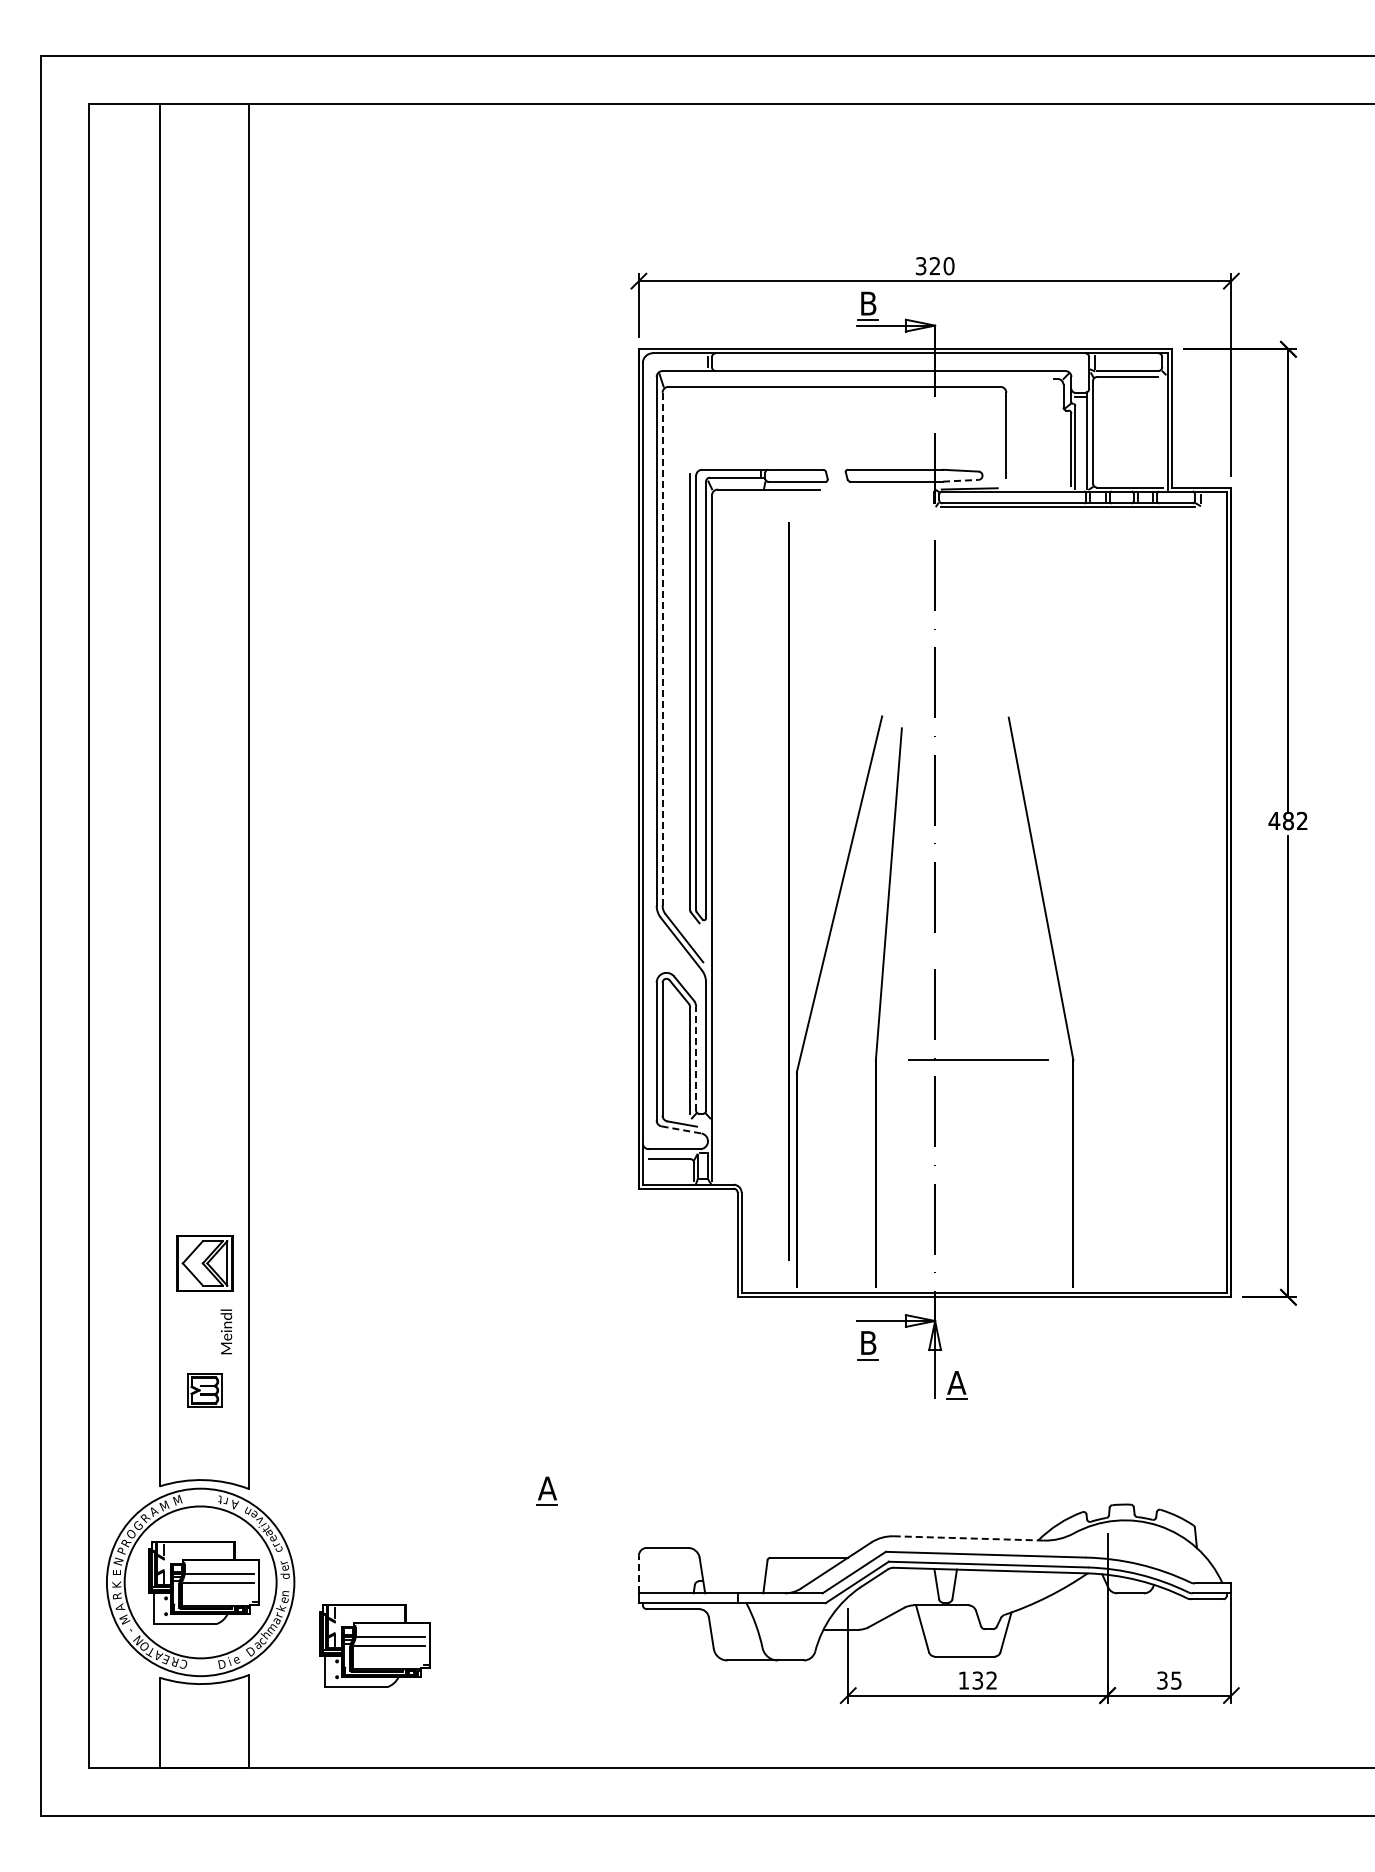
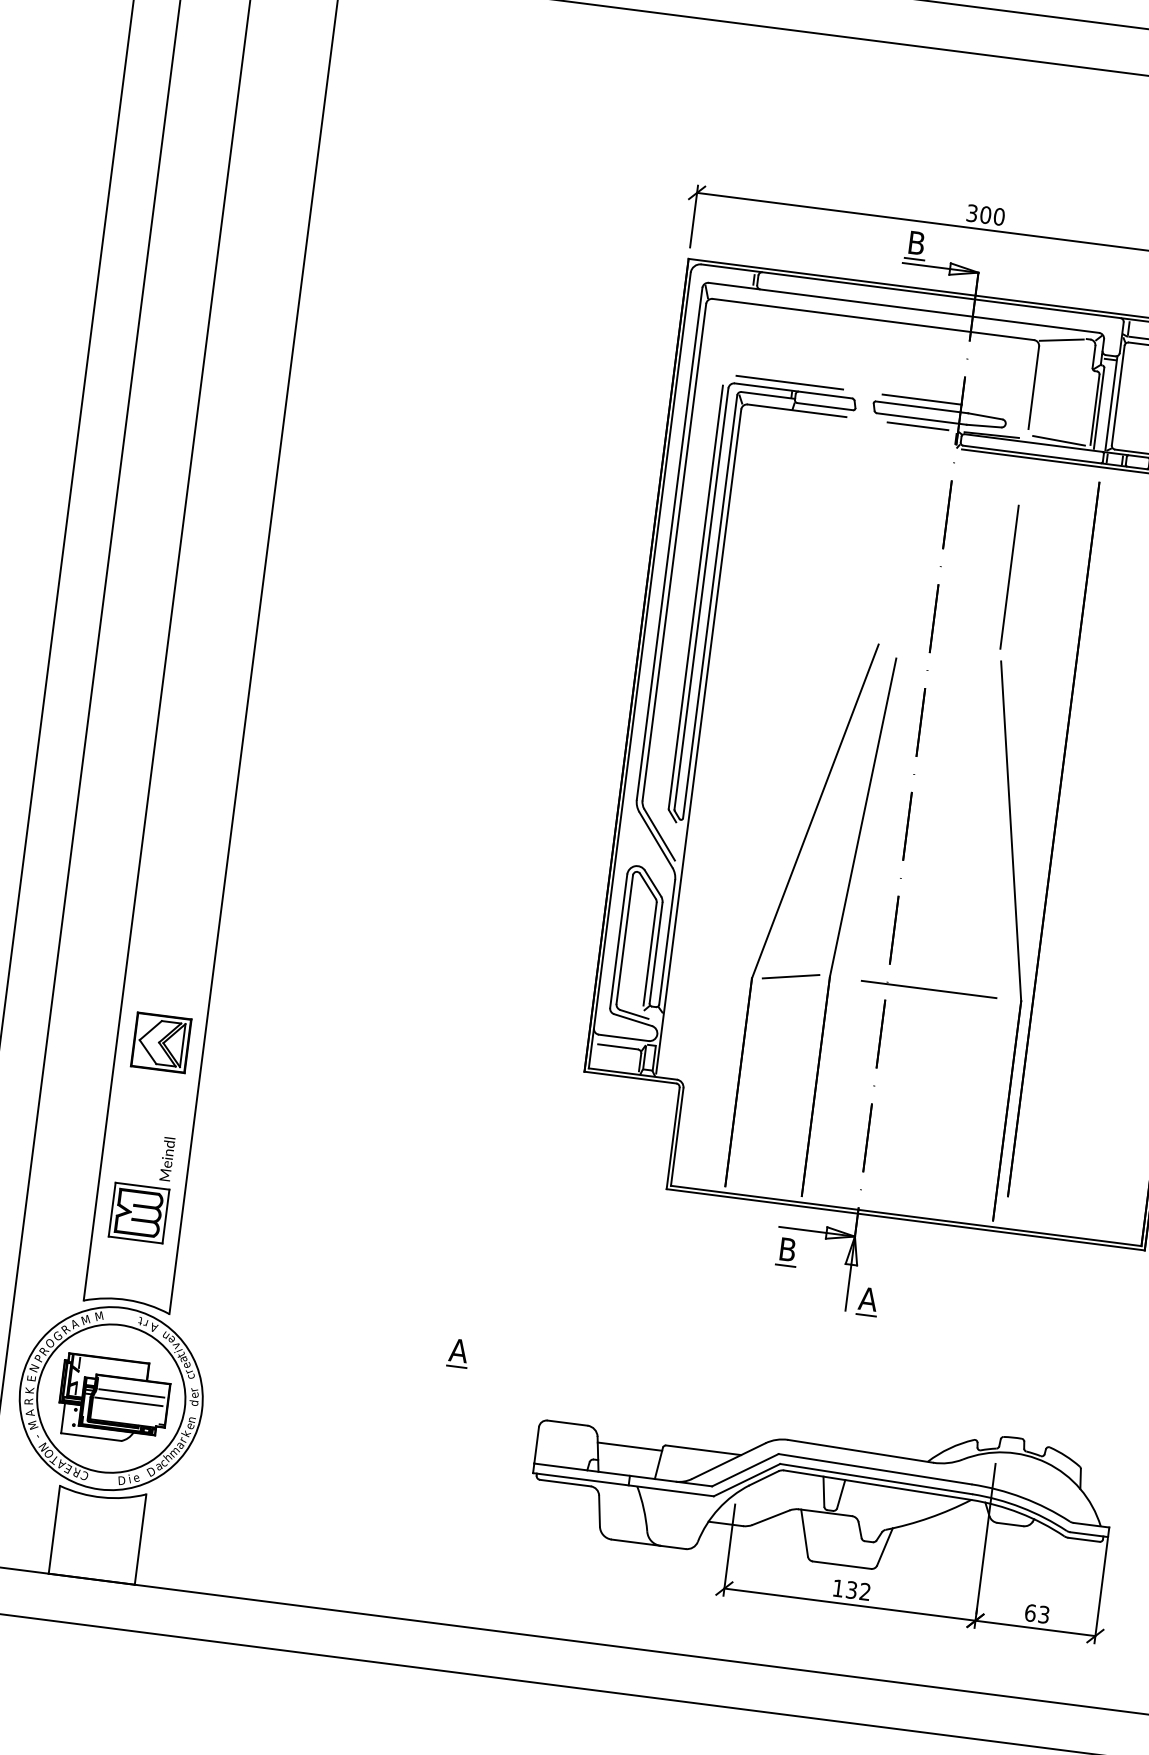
text: (934, 266) -> (985, 215), 320 -> 300
line: (1028, 382) -> (1061, 339), added
line: (757, 461) -> (789, 382), added
line: (894, 461) -> (922, 399), added
line: (960, 480) -> (983, 425), dashed -> solid
line: (1038, 485) -> (1058, 440), added
line: (893, 489) -> (917, 426), added
line: (1006, 630) -> (1009, 576), added
line: (662, 648) -> (674, 551), dashed -> solid
line: (788, 891) -> (1052, 839), moved
line: (696, 1058) -> (656, 952), dashed -> solid
line: (835, 1065) -> (790, 976), added
line: (682, 1130) -> (633, 1020), dashed -> solid
part: (204, 1263) -> (160, 1042), moved
part: (204, 1390) -> (138, 1213), size x1.67
line: (969, 1538) -> (861, 1451), dashed -> solid
line: (733, 1563) -> (629, 1446), added
line: (638, 1574) -> (536, 1445), dashed -> solid
part: (374, 1645) -> (271, 1481), removed
text: (1169, 1680) -> (1037, 1613), 35 -> 63

